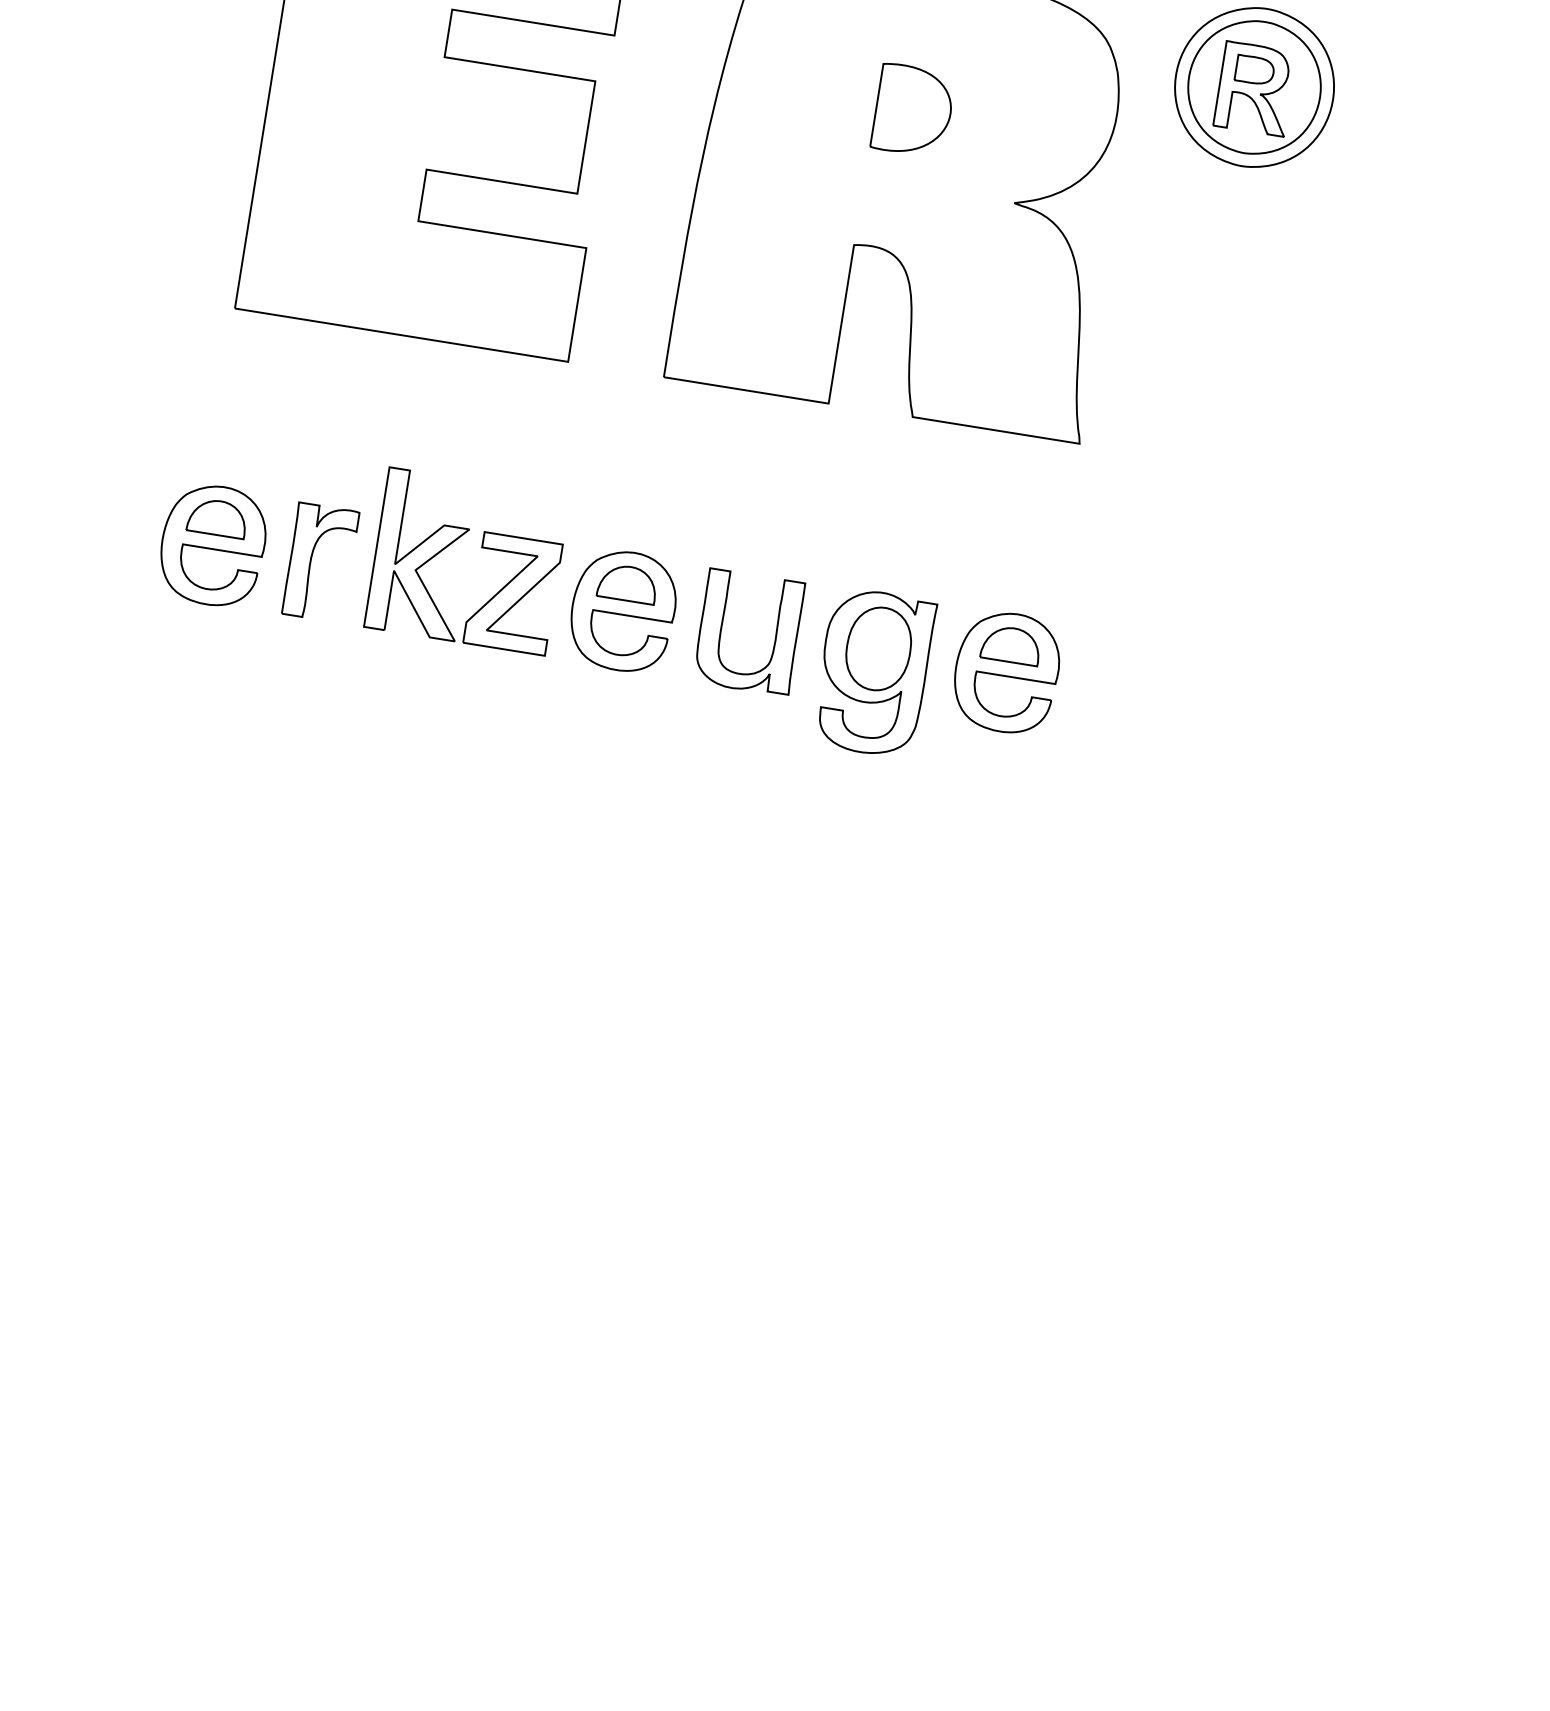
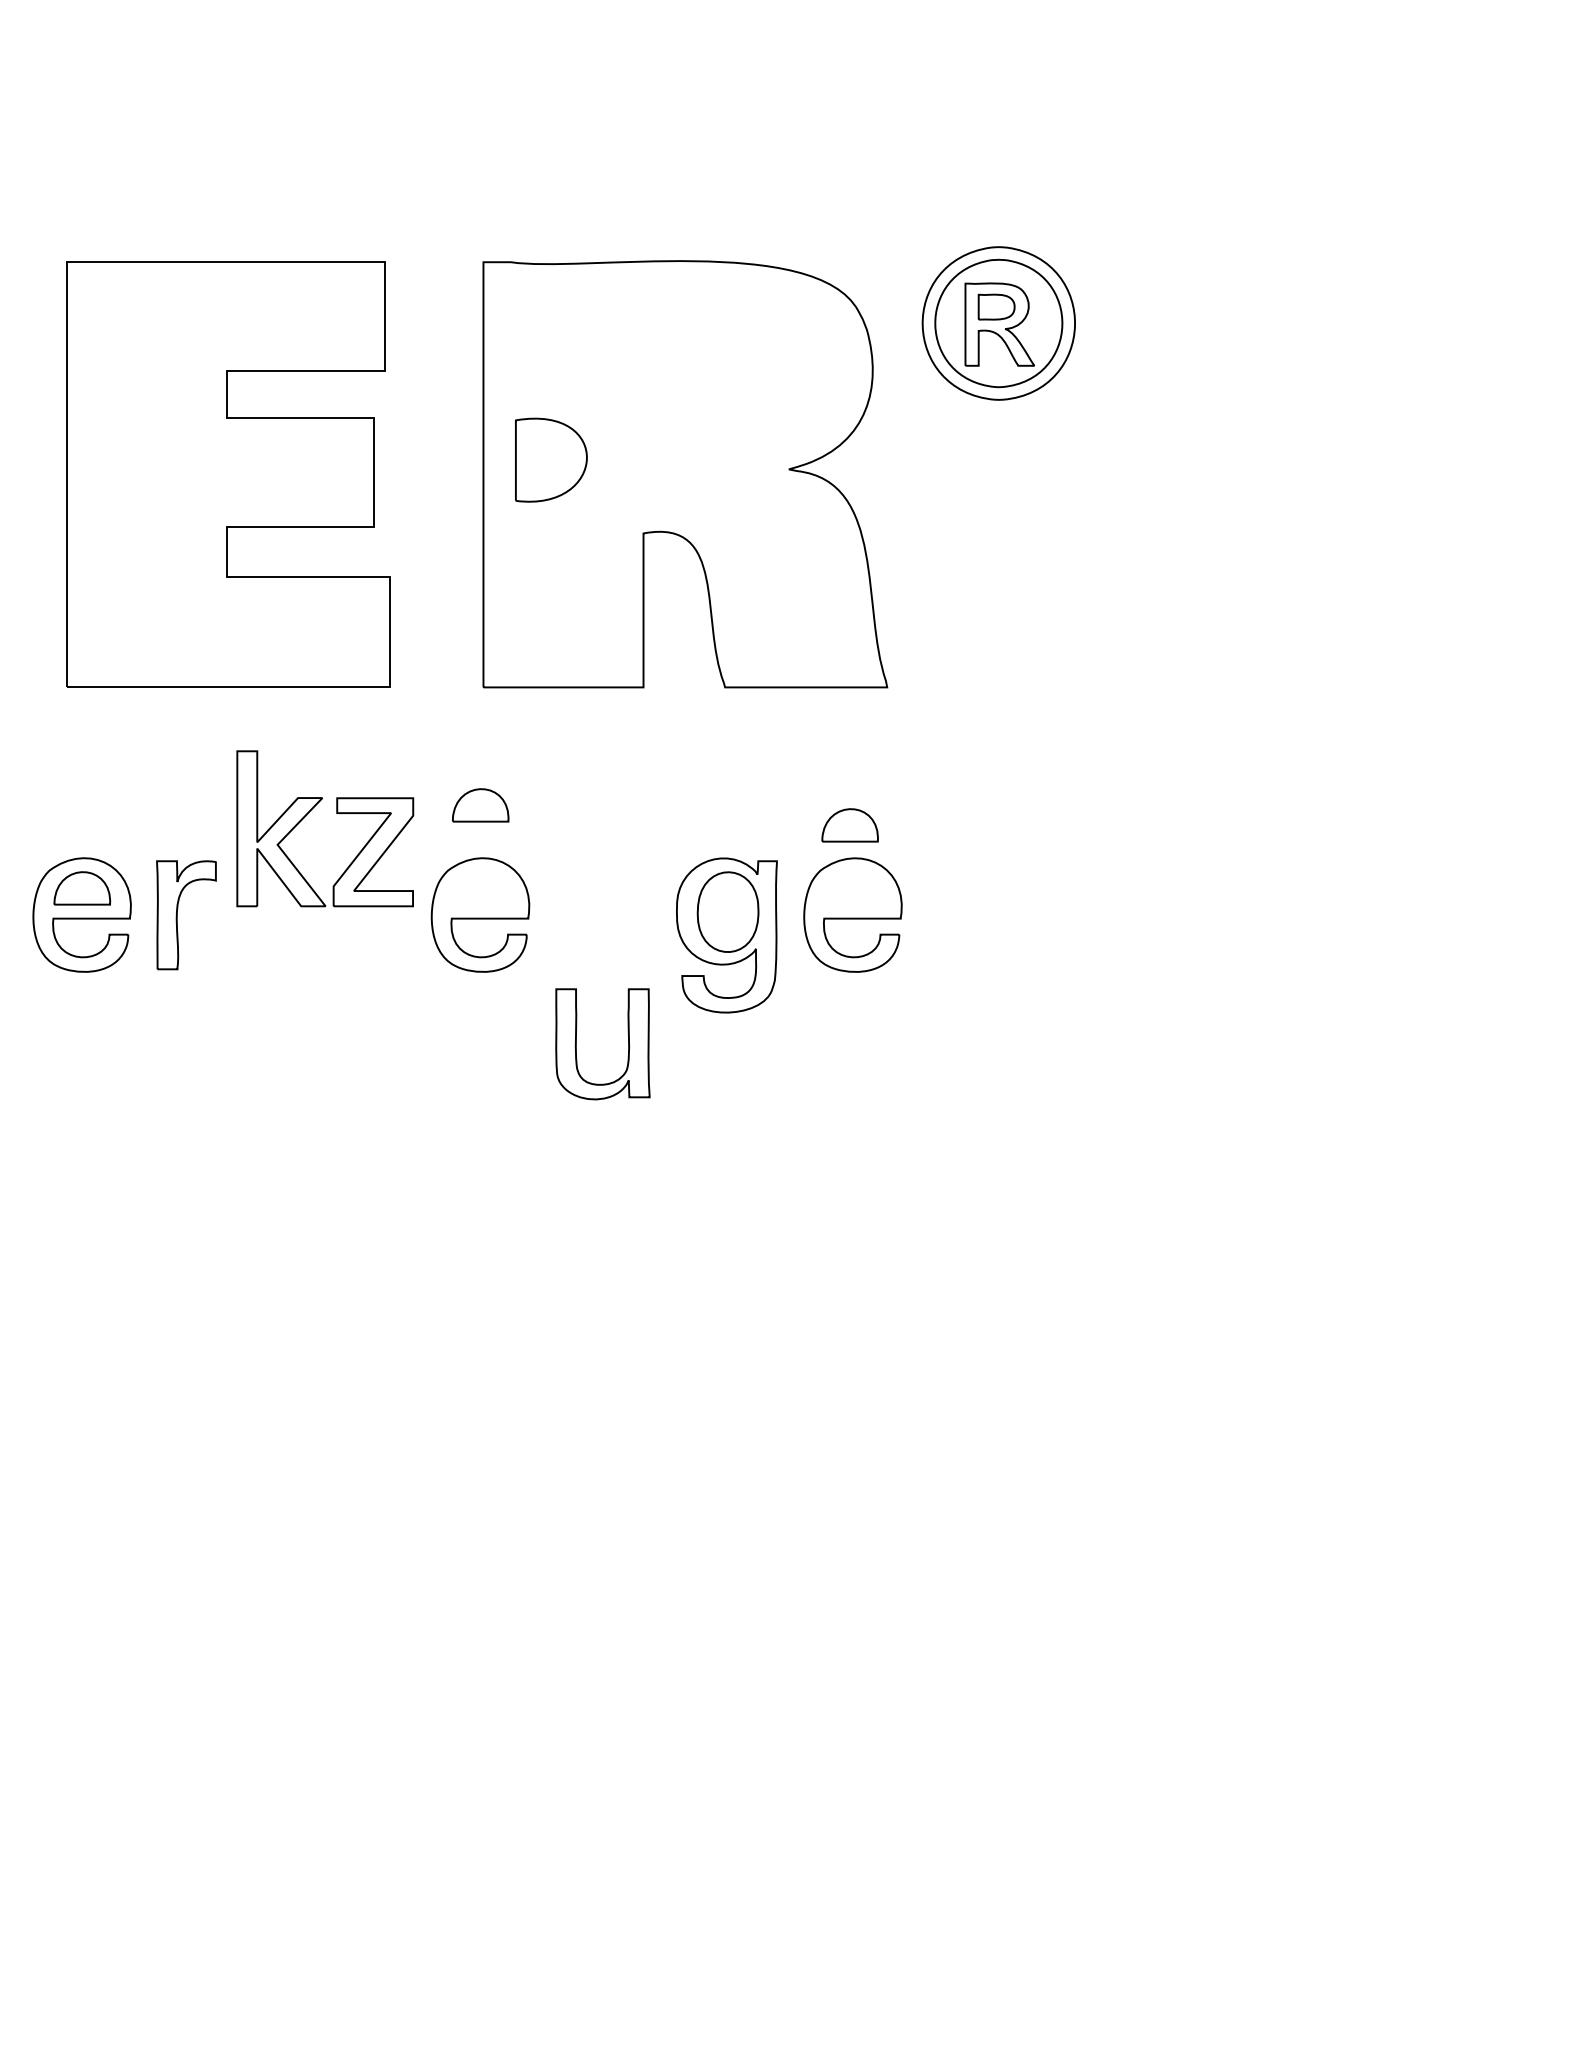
part: (913, 110) -> (551, 459), moved
part: (481, 547) -> (336, 813), moved
part: (627, 583) -> (480, 805), moved
part: (721, 628) -> (576, 1044), moved
part: (1010, 645) -> (849, 825), moved

